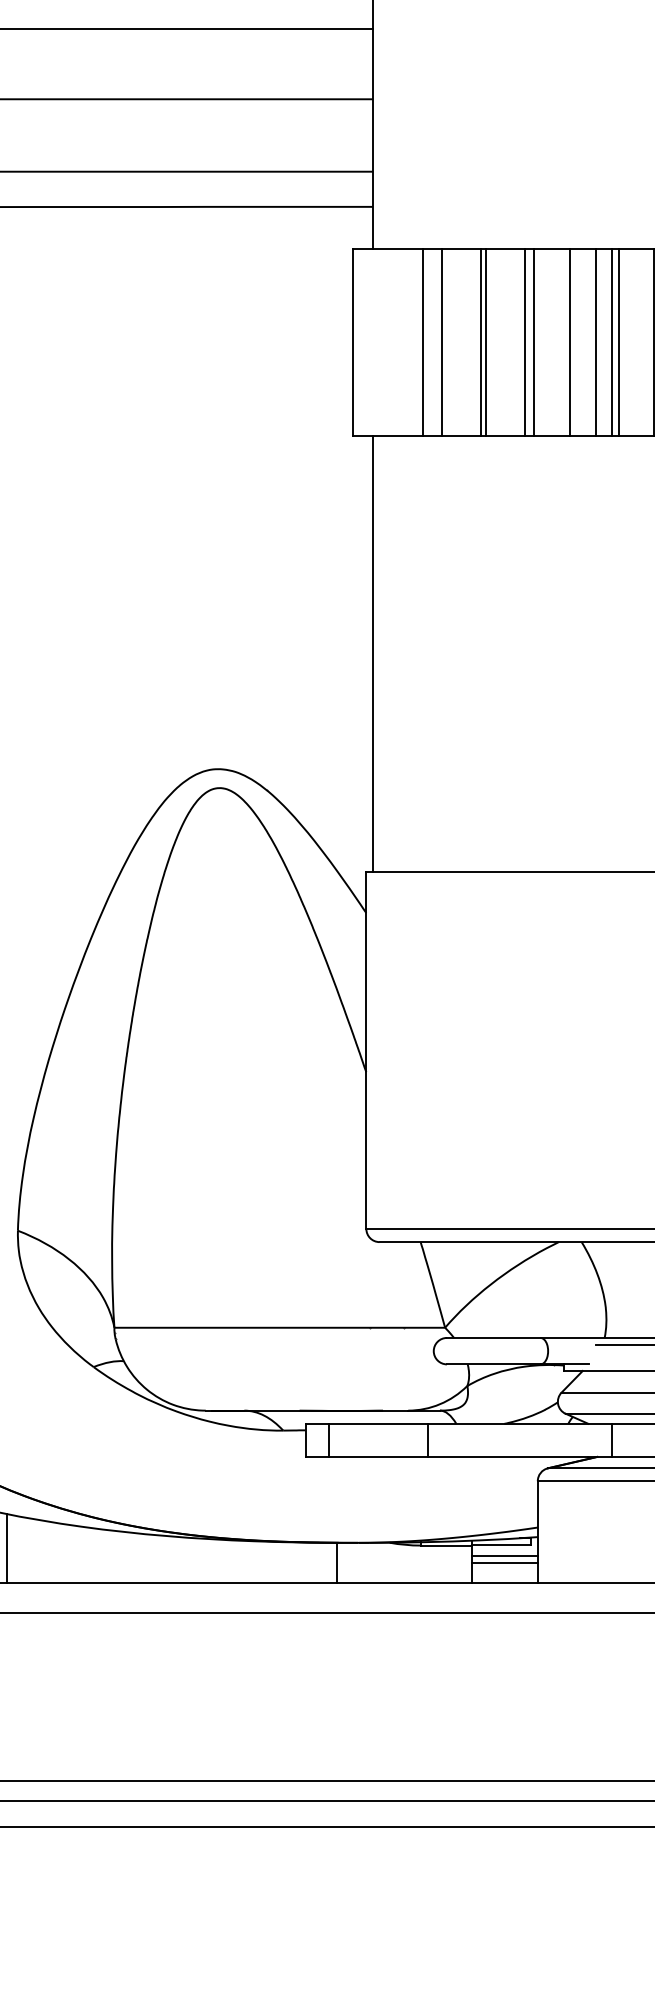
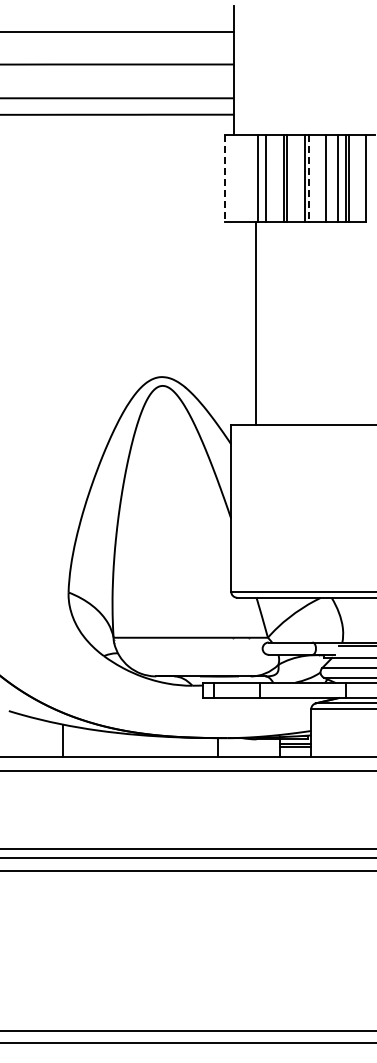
line: (354, 343) -> (225, 178), solid -> dashed
line: (534, 343) -> (309, 178), solid -> dashed
line: (373, 654) -> (256, 323), moved

